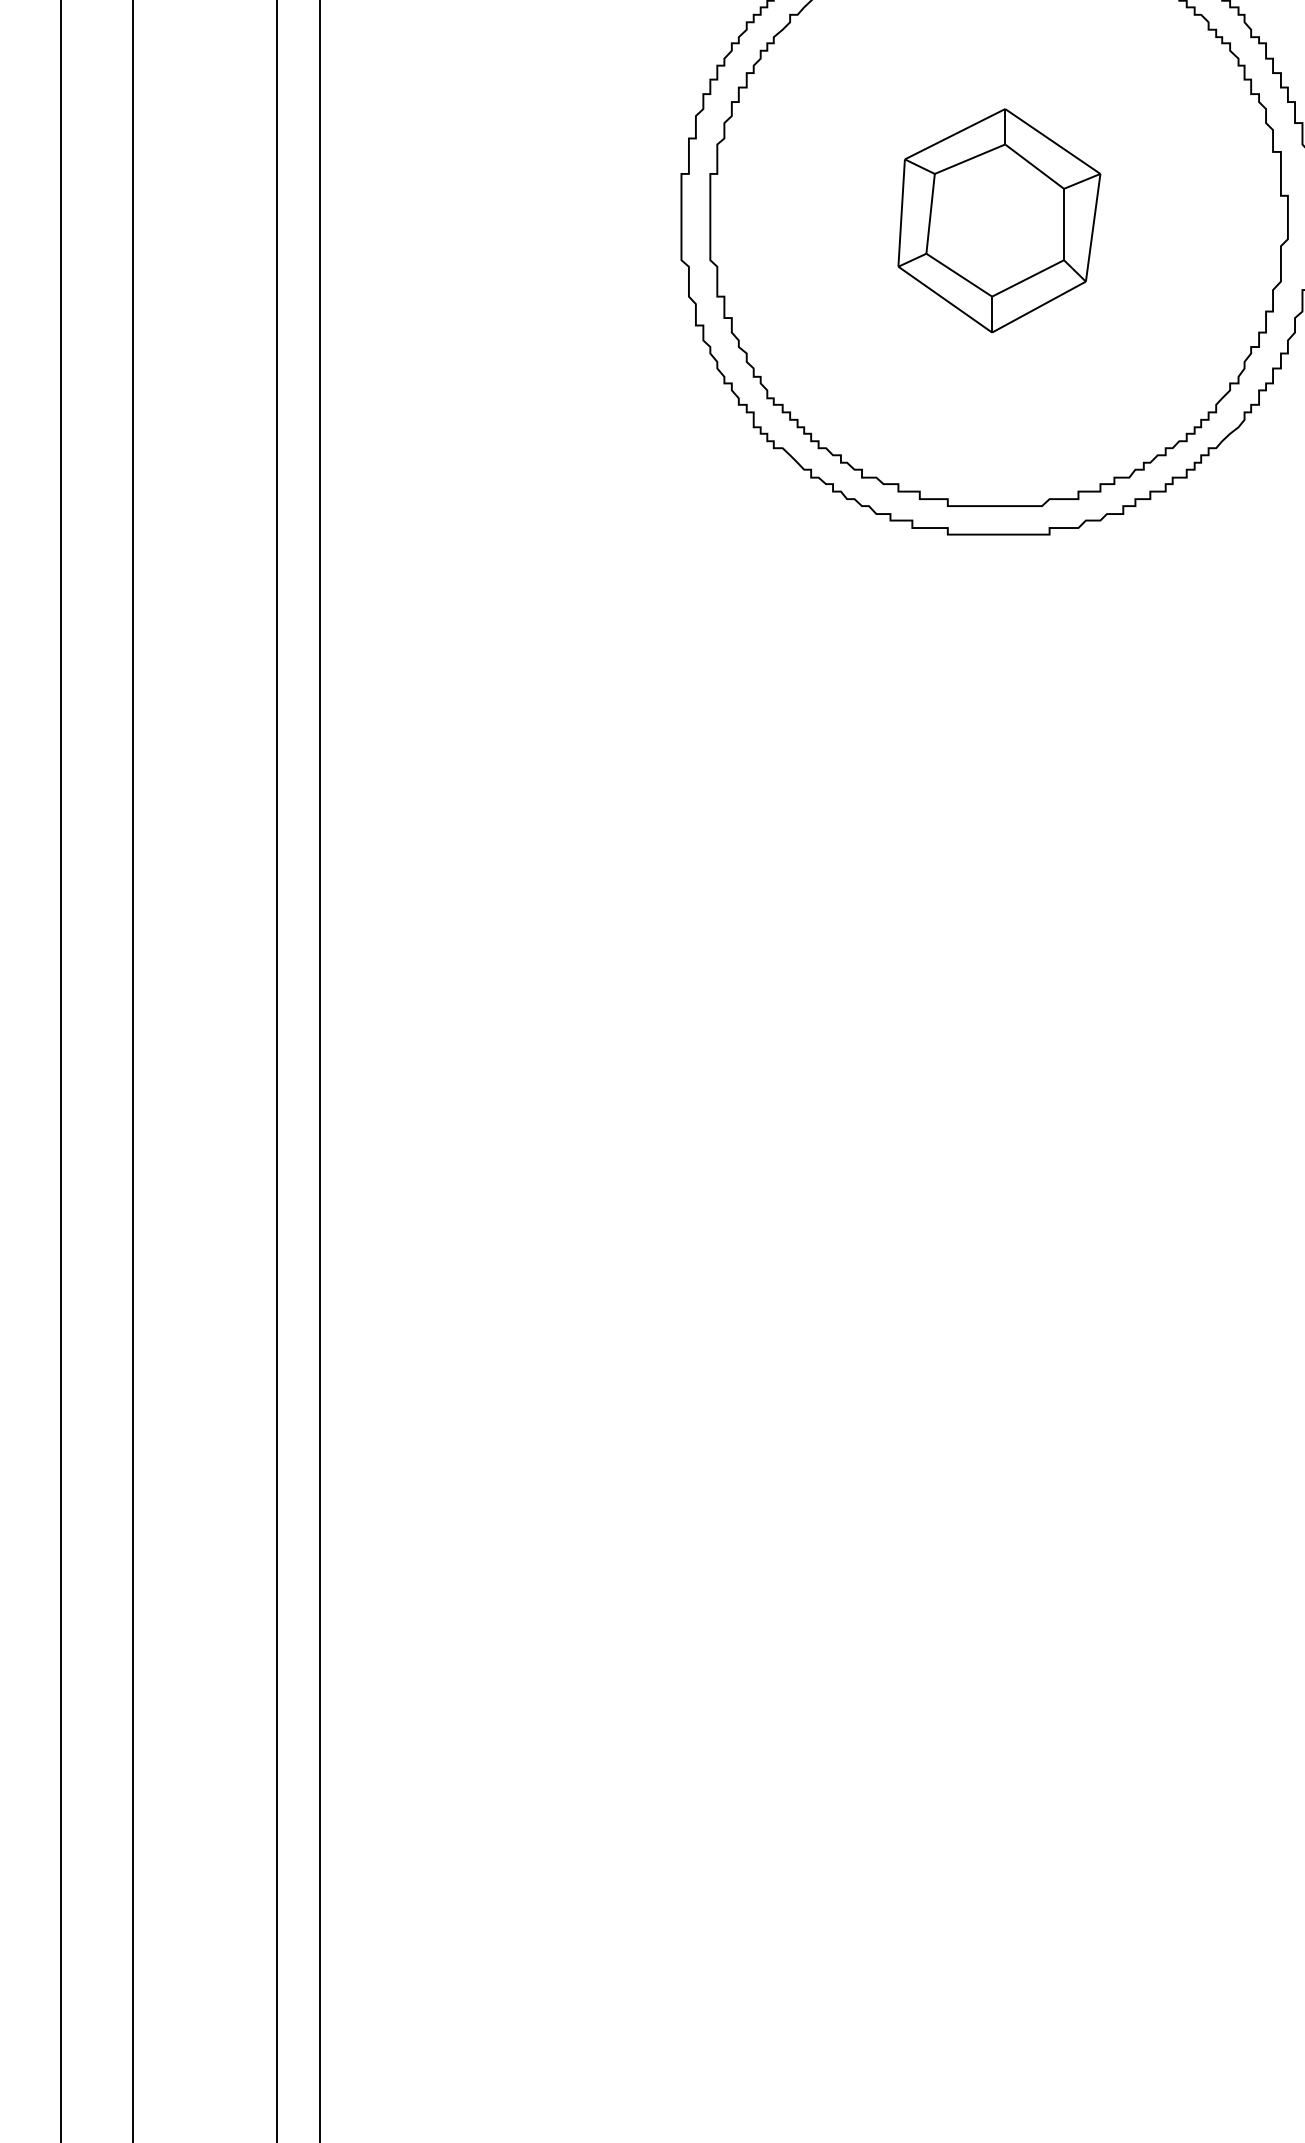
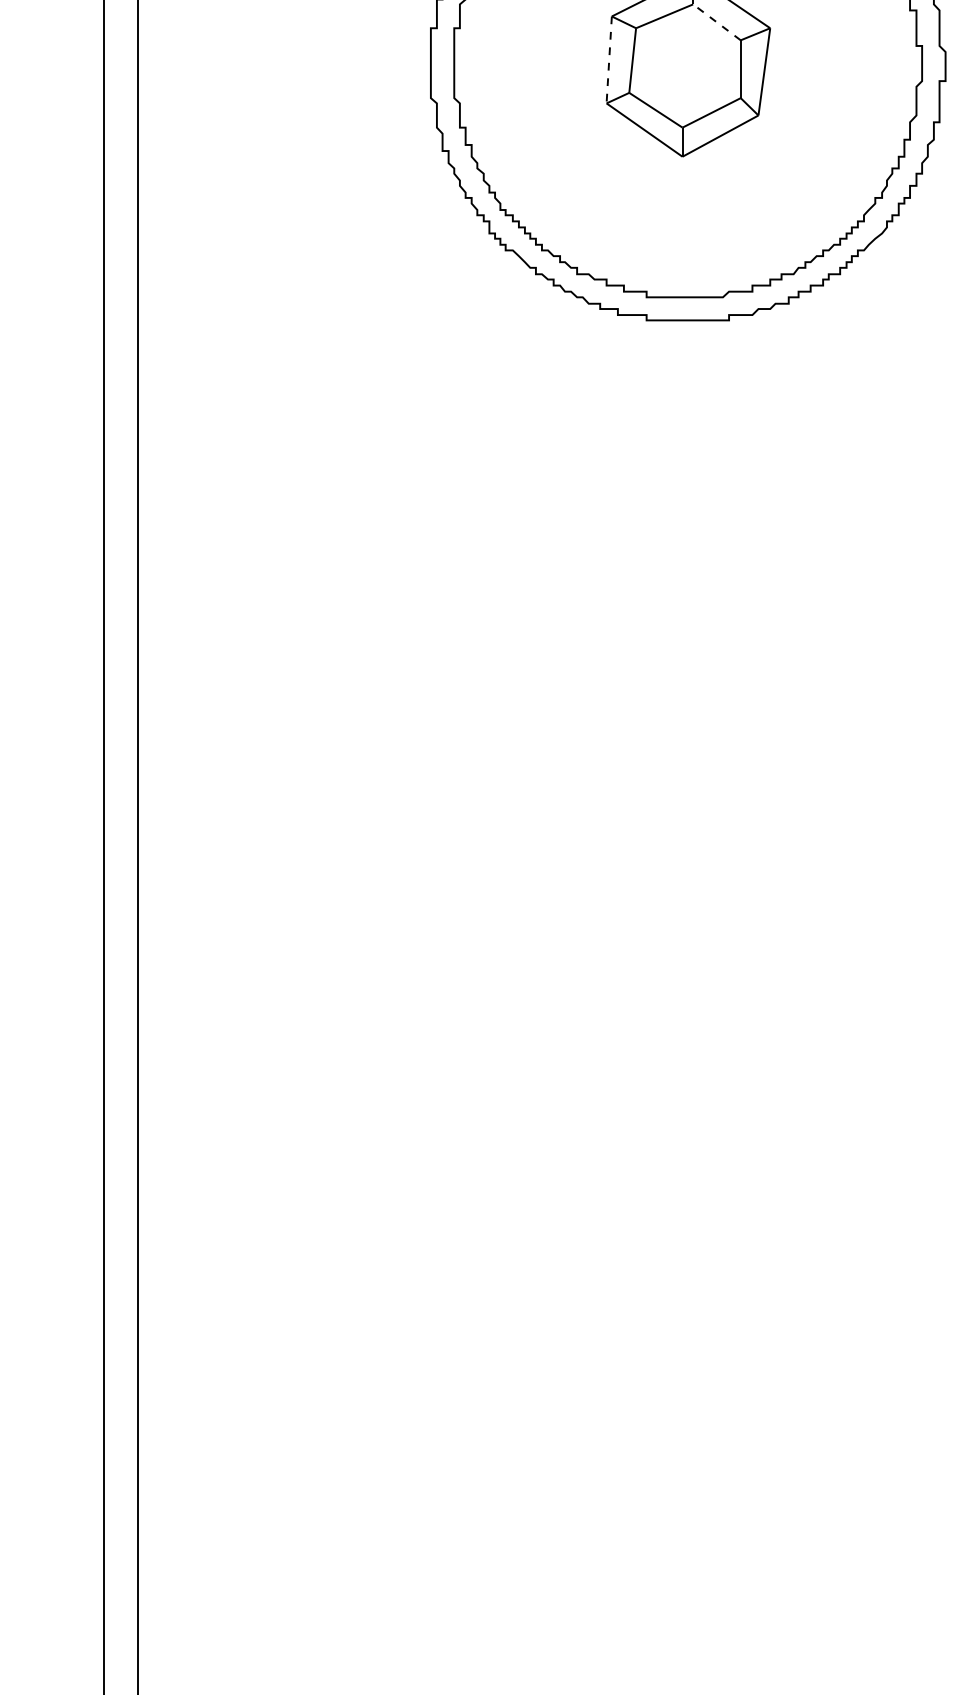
line: (1034, 166) -> (716, 22), solid -> dashed
line: (901, 213) -> (609, 60), solid -> dashed

